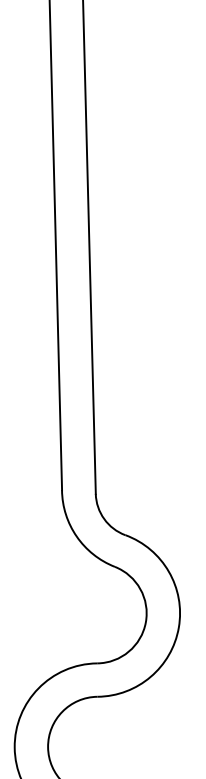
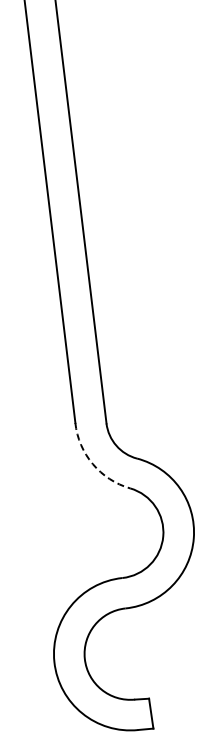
arc: (76, 537) -> (92, 464), solid -> dashed

